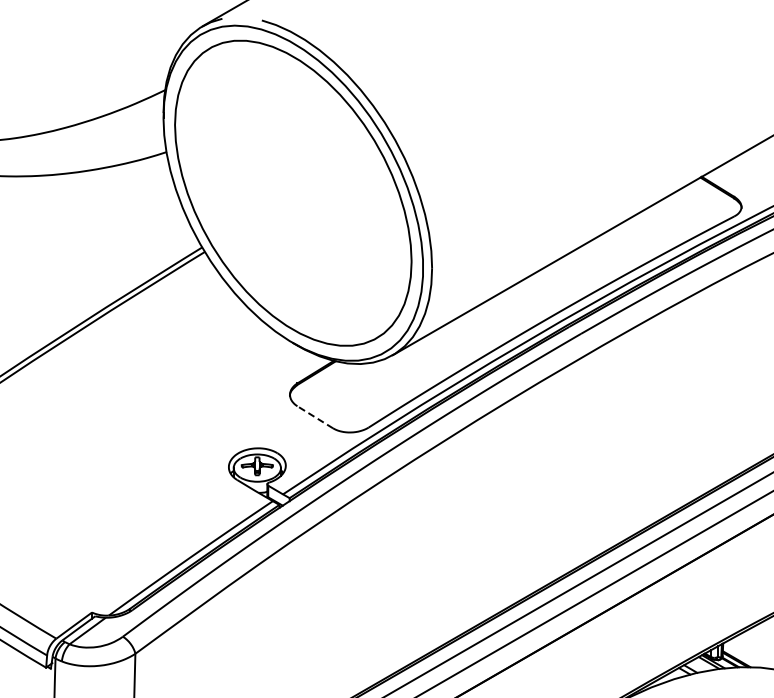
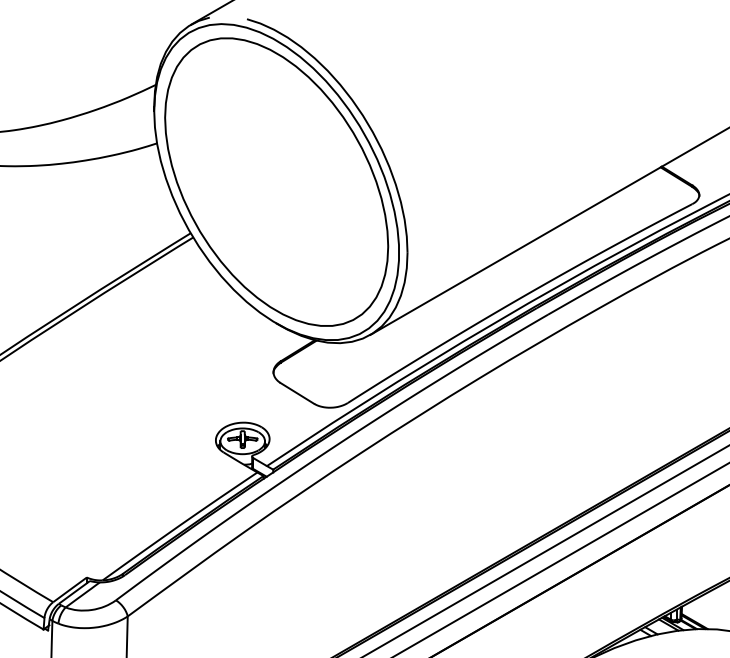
line: (315, 417) -> (297, 393), dashed -> solid

